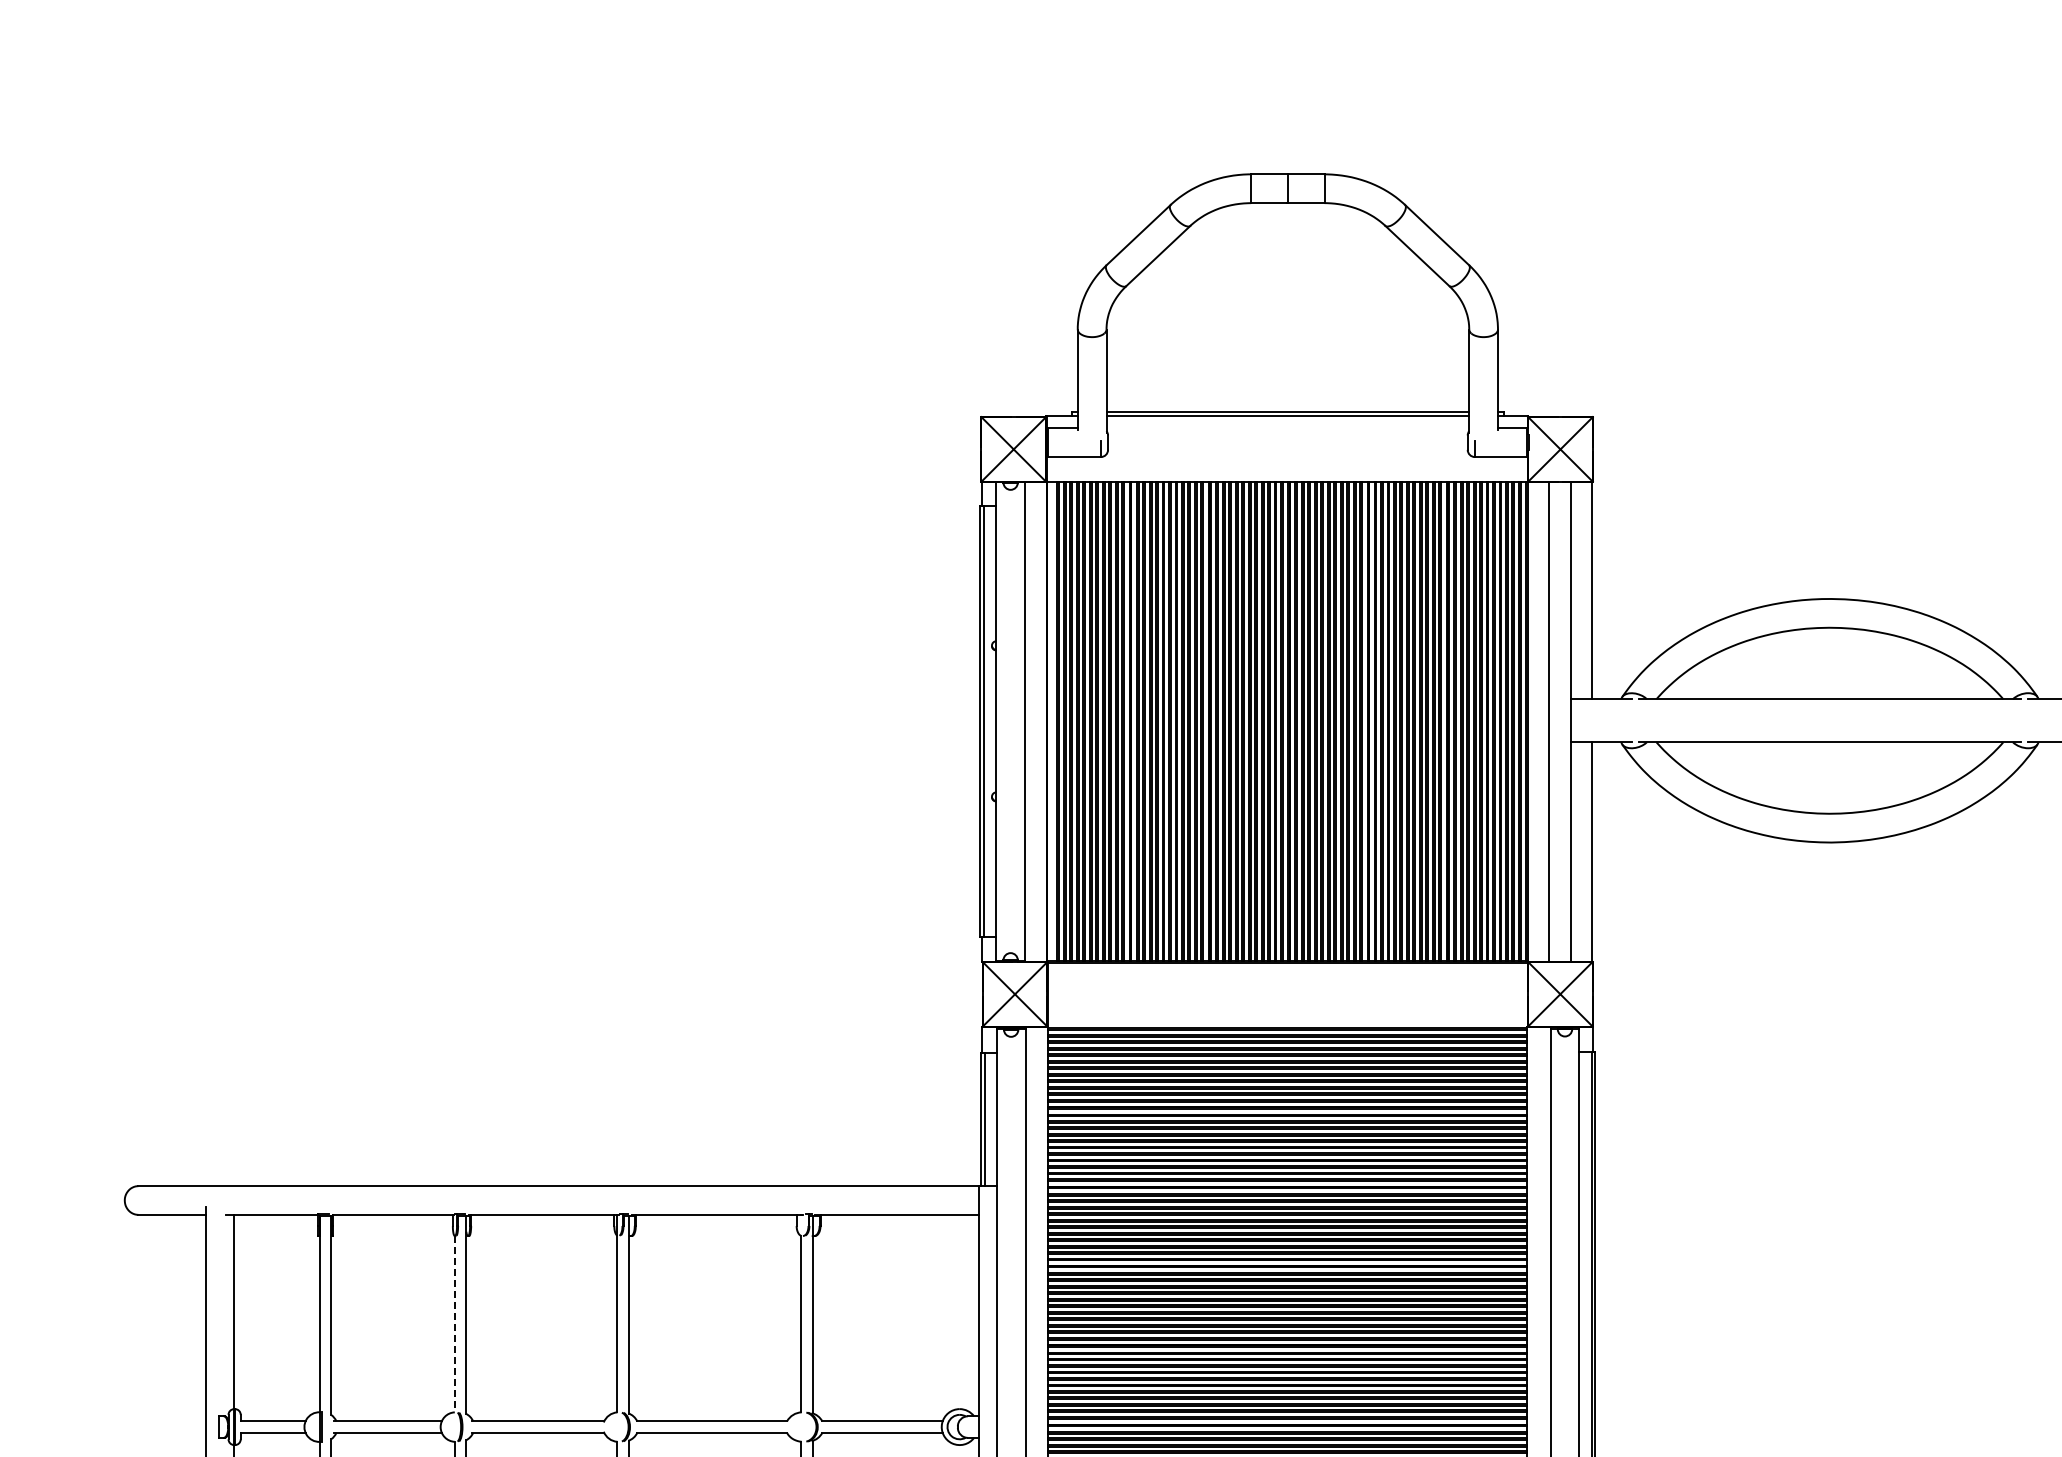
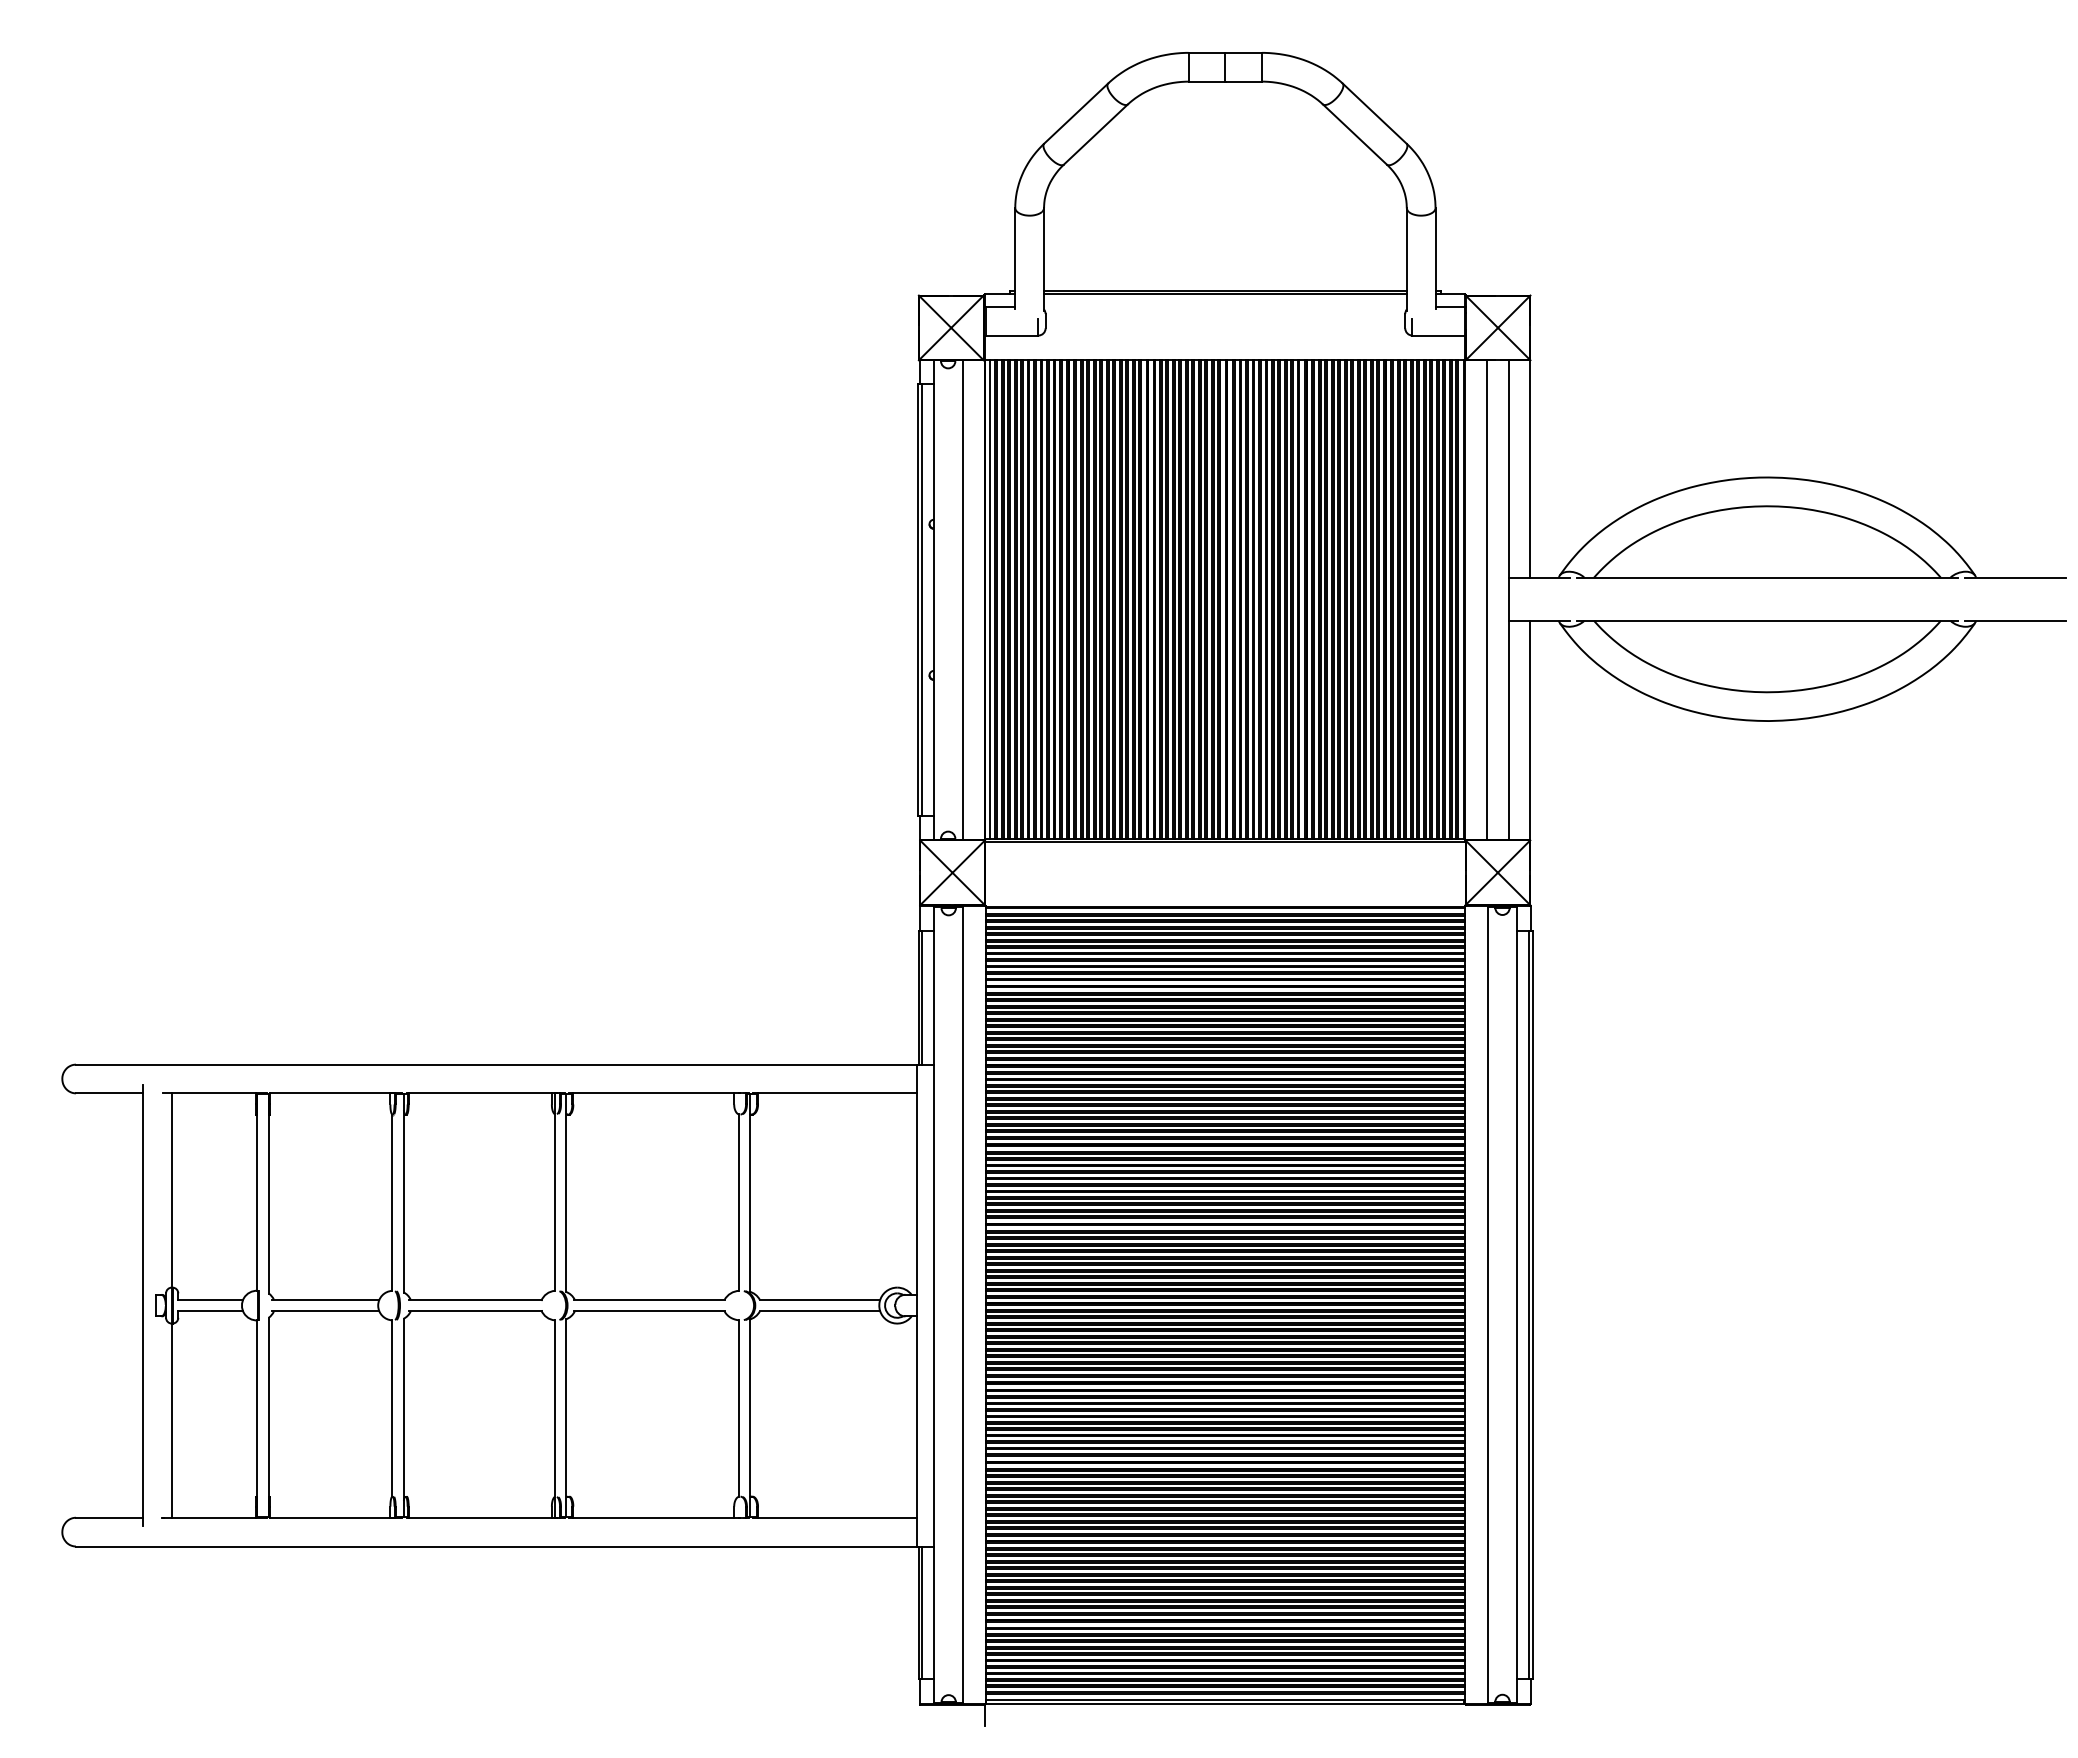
line: (1051, 720) -> (989, 599), added
line: (454, 1324) -> (392, 1203), dashed -> solid

